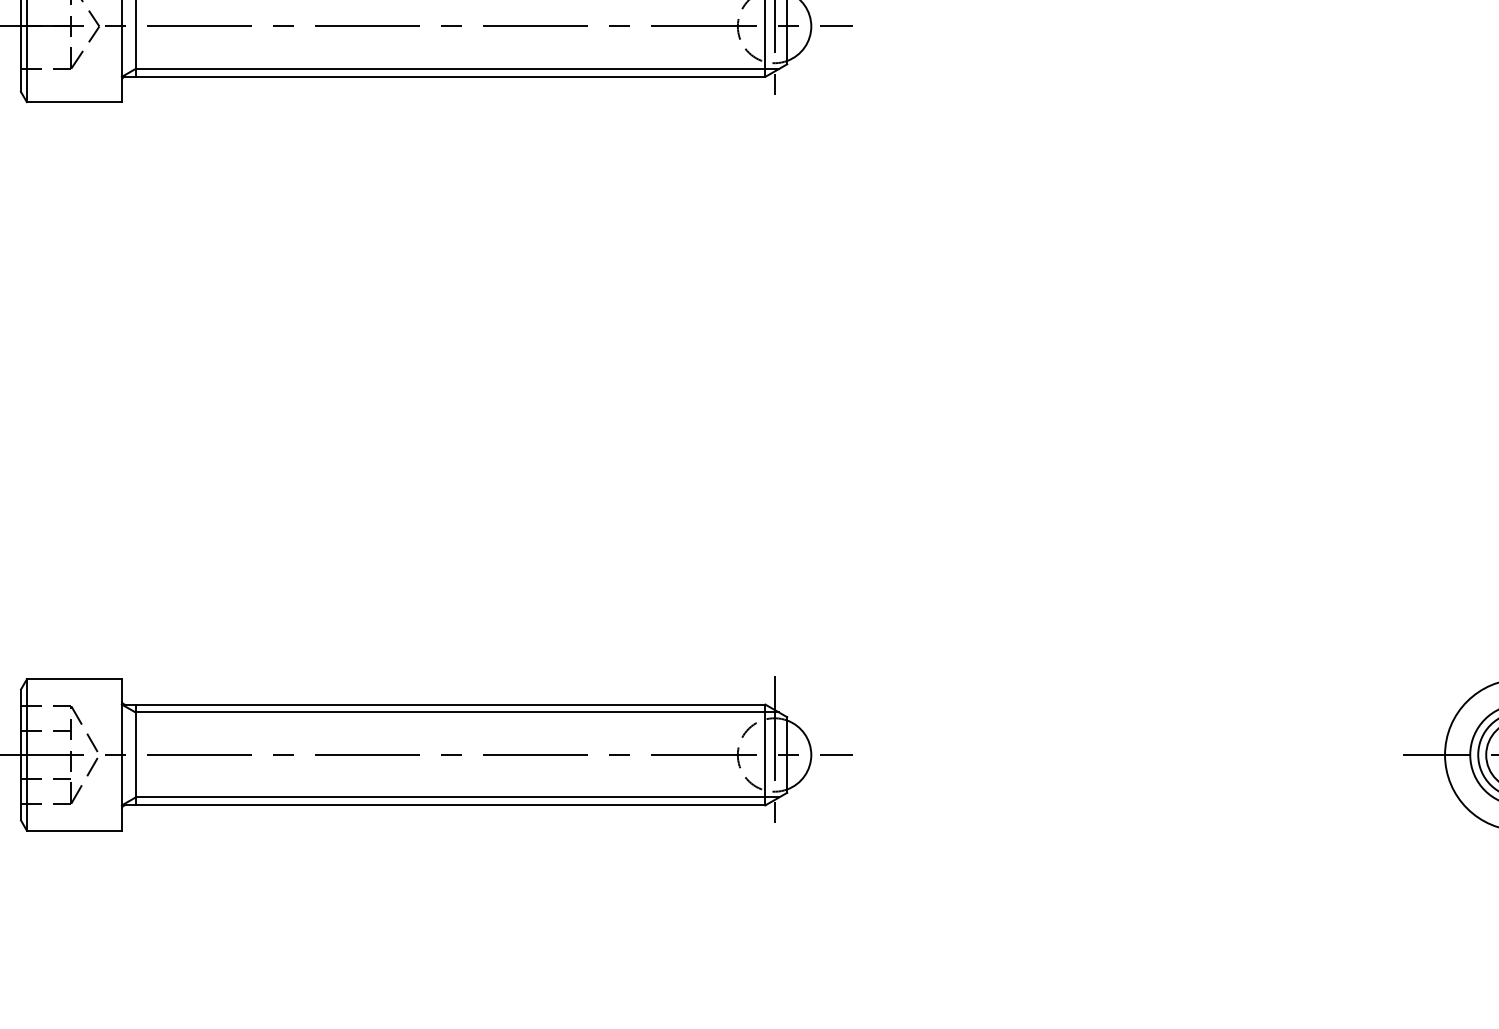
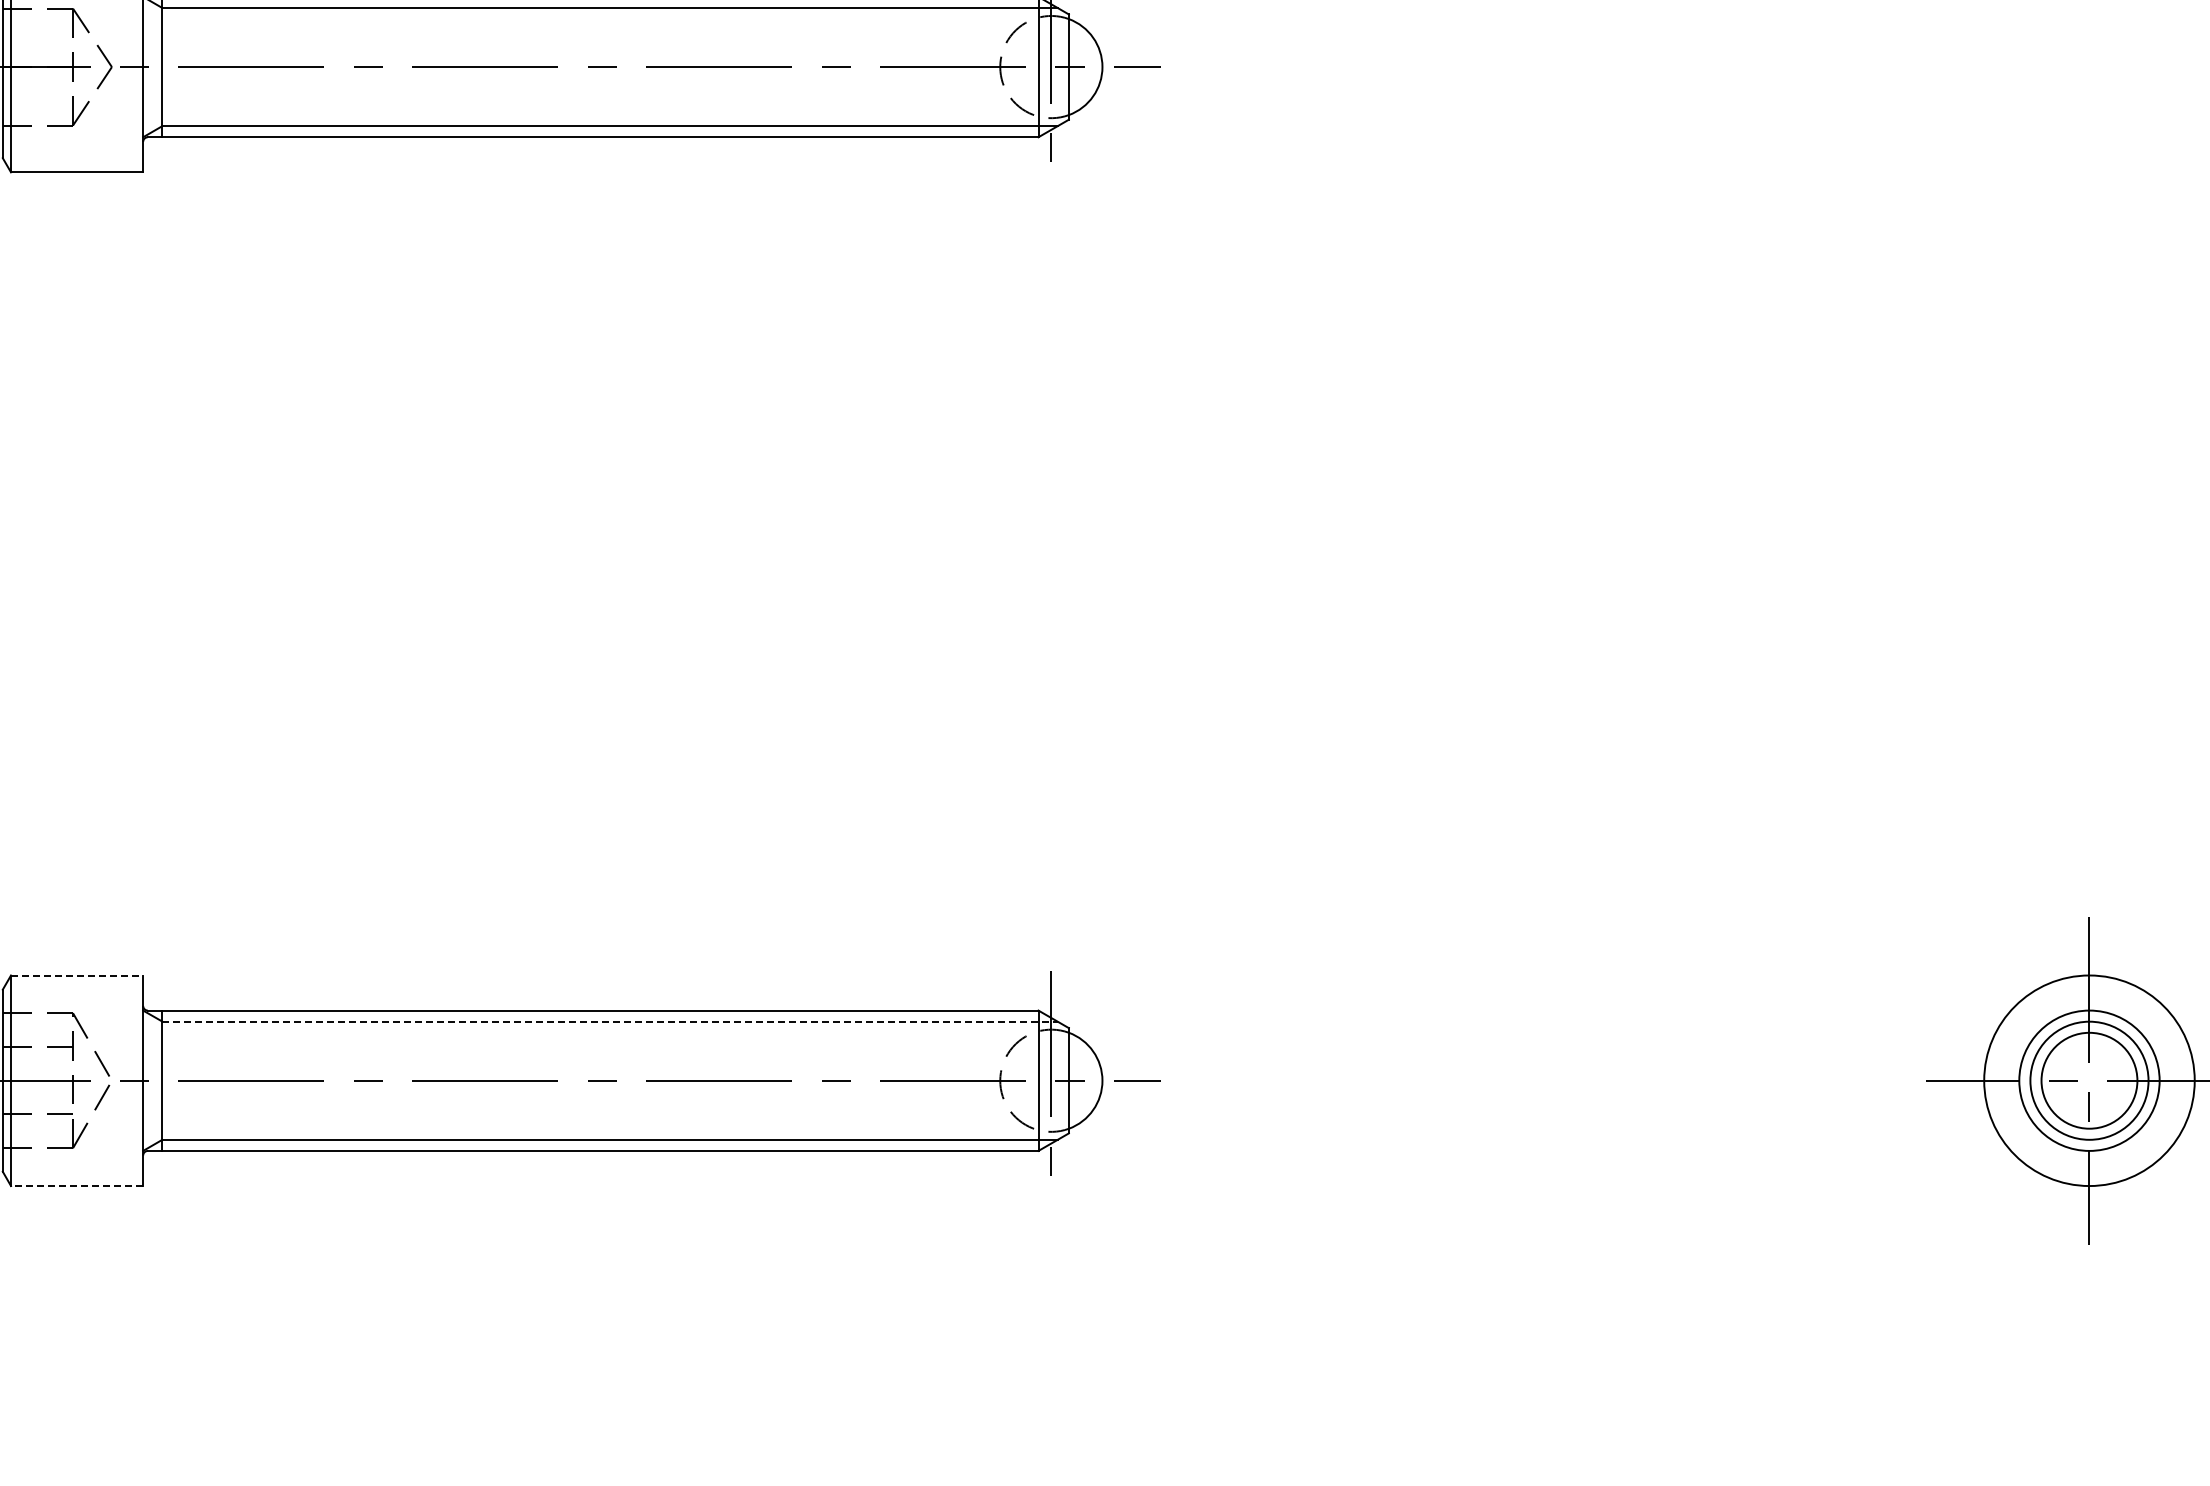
line: (74, 679) -> (77, 975), solid -> dashed
line: (457, 712) -> (610, 1021), solid -> dashed
line: (73, 831) -> (76, 1186), solid -> dashed

